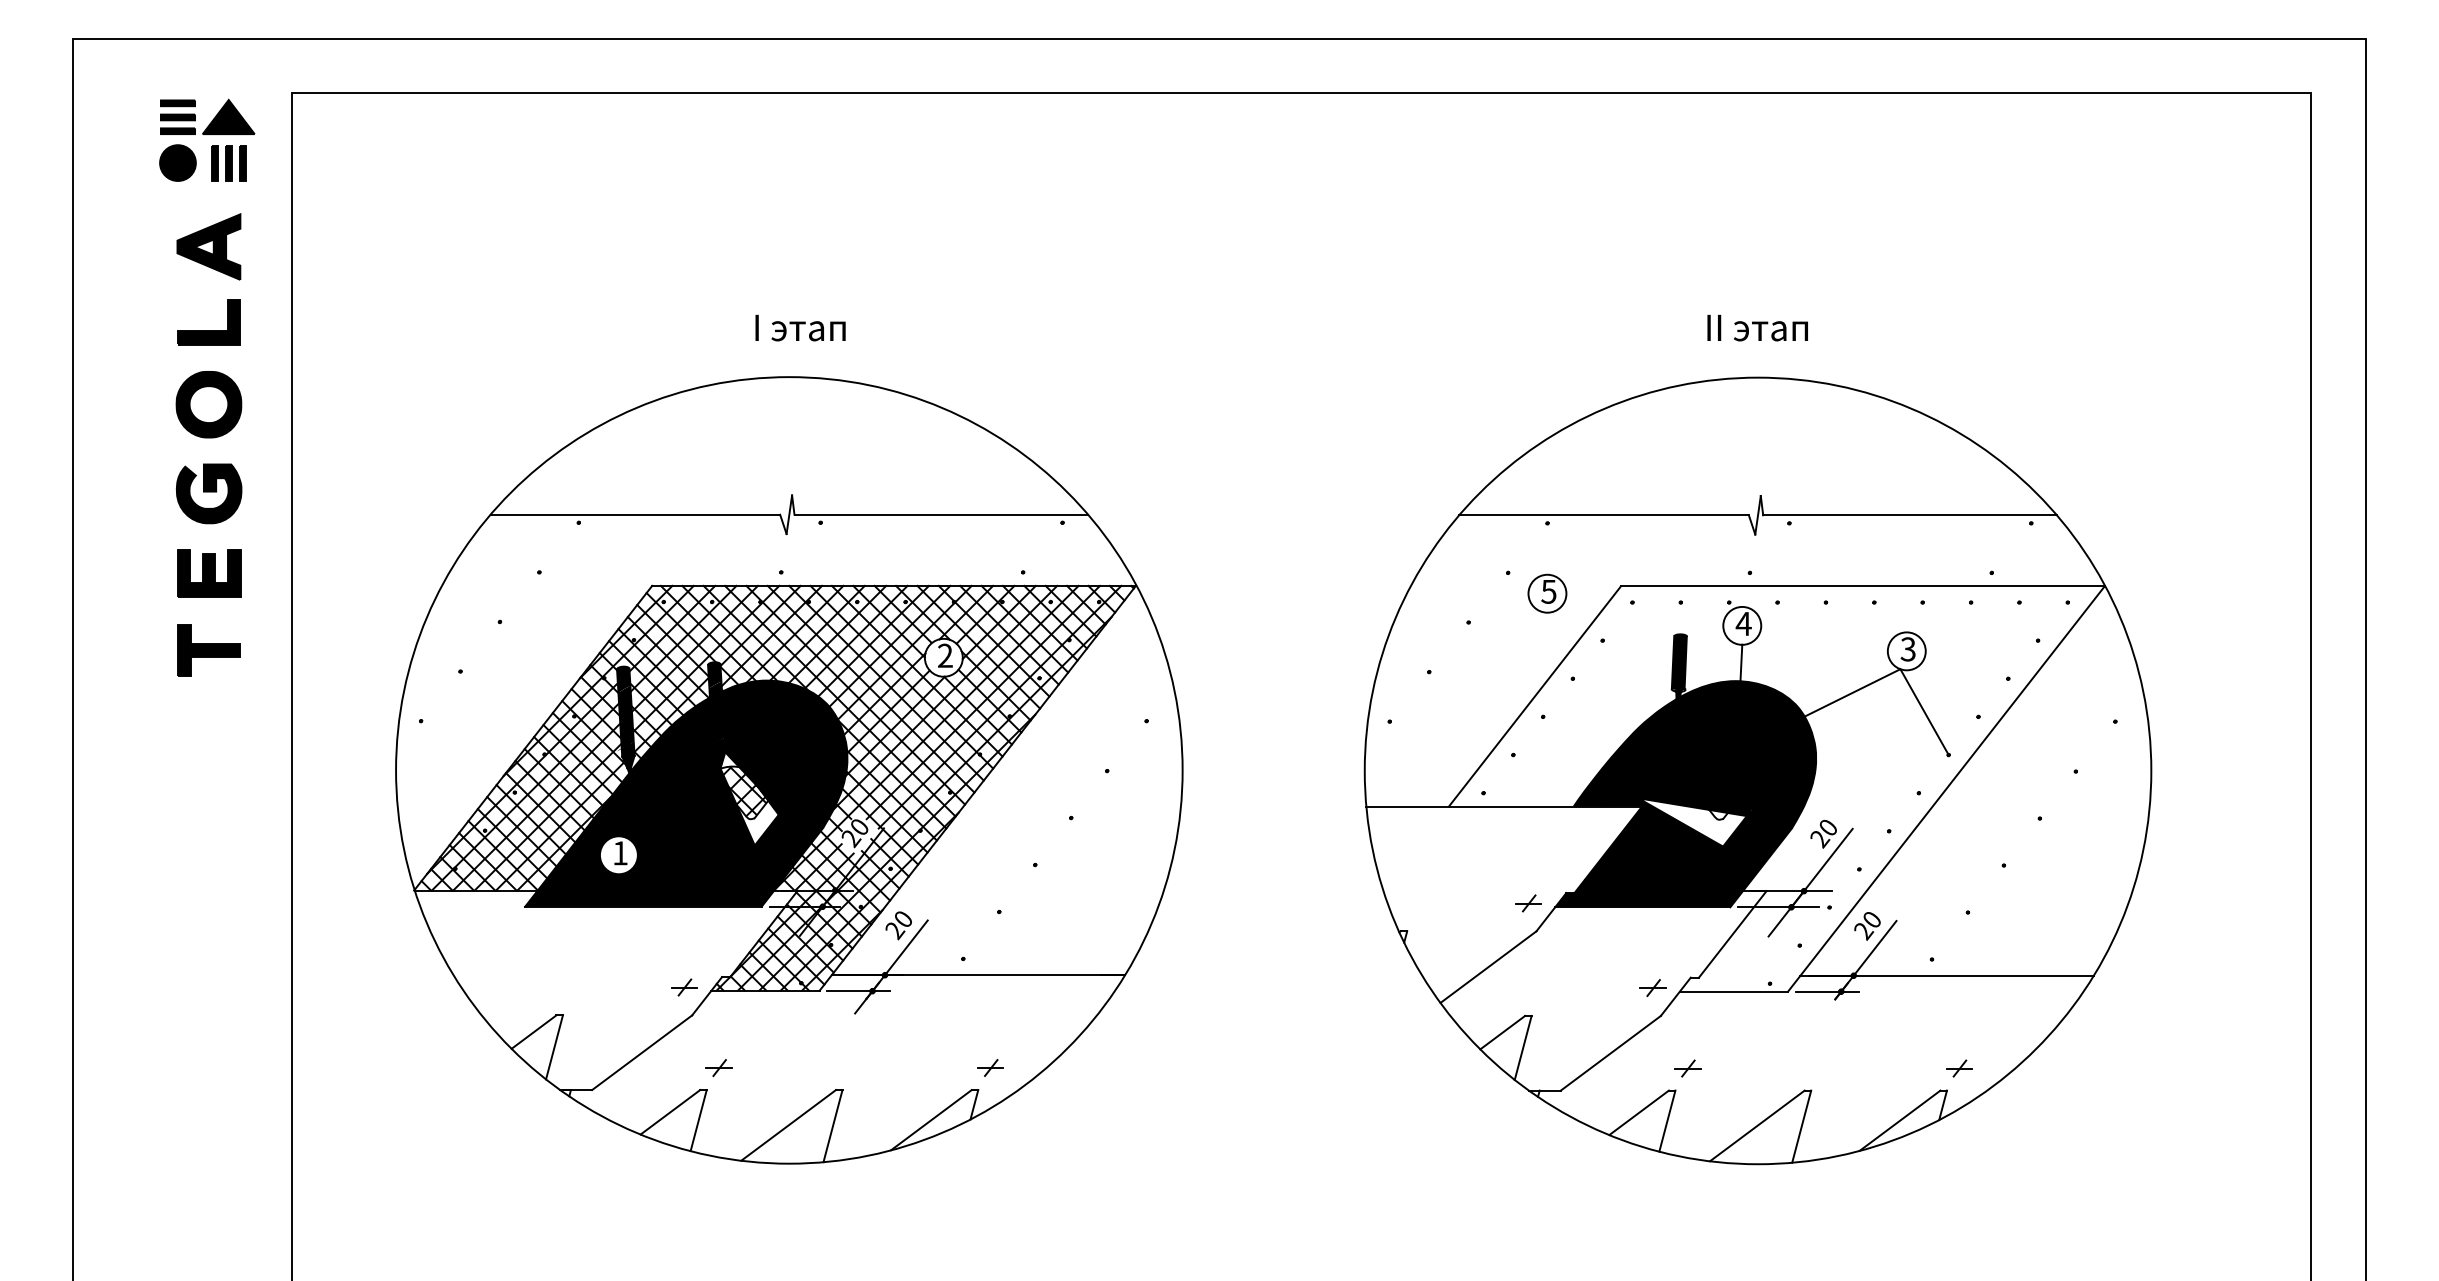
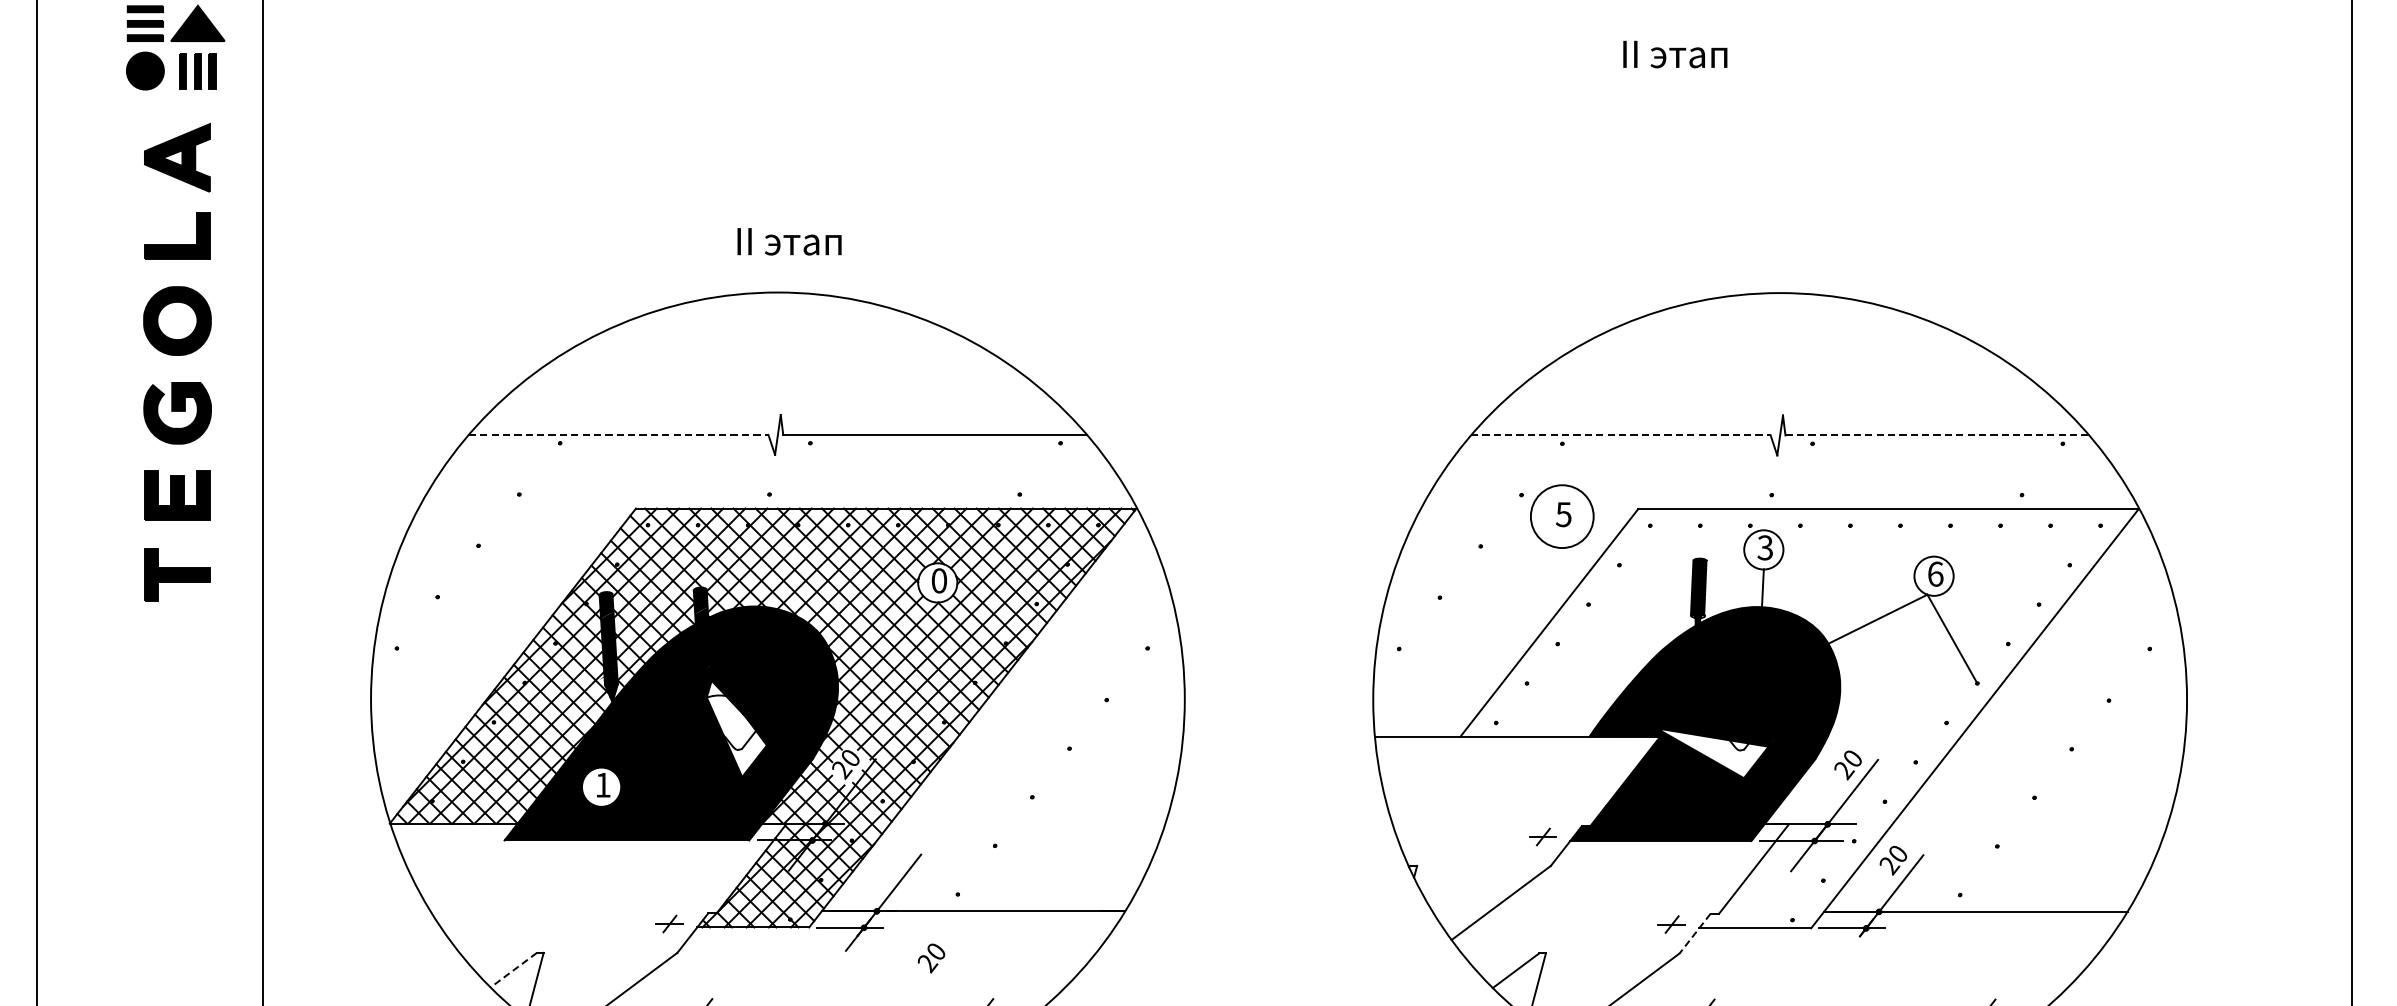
text: (800, 327) -> (789, 241), I этап -> II этап
text: (1757, 327) -> (1675, 53), moved
line: (635, 514) -> (618, 434), solid -> dashed
line: (1604, 515) -> (1621, 435), solid -> dashed
line: (1910, 515) -> (1937, 435), solid -> dashed
circle: (1547, 593) -> (1562, 516), size x1.6
text: (1743, 623) -> (1765, 547), 4 -> 3
text: (1907, 649) -> (1934, 574), 3 -> 6
text: (945, 655) -> (939, 580), 2 -> 0
hatch: (735, 791) -> (722, 721), removed
text: (898, 925) -> (931, 958), moved
line: (1675, 997) -> (1694, 934), solid -> dashed
line: (534, 1032) -> (514, 970), solid -> dashed

